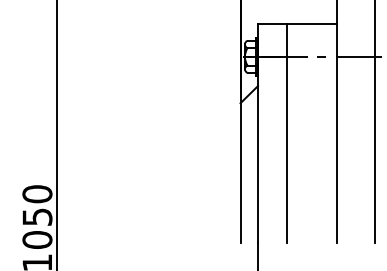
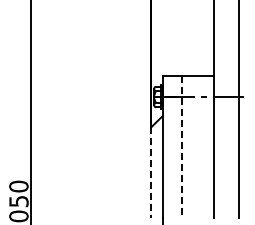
line: (286, 134) -> (181, 147), solid -> dashed
line: (240, 174) -> (151, 173), solid -> dashed

